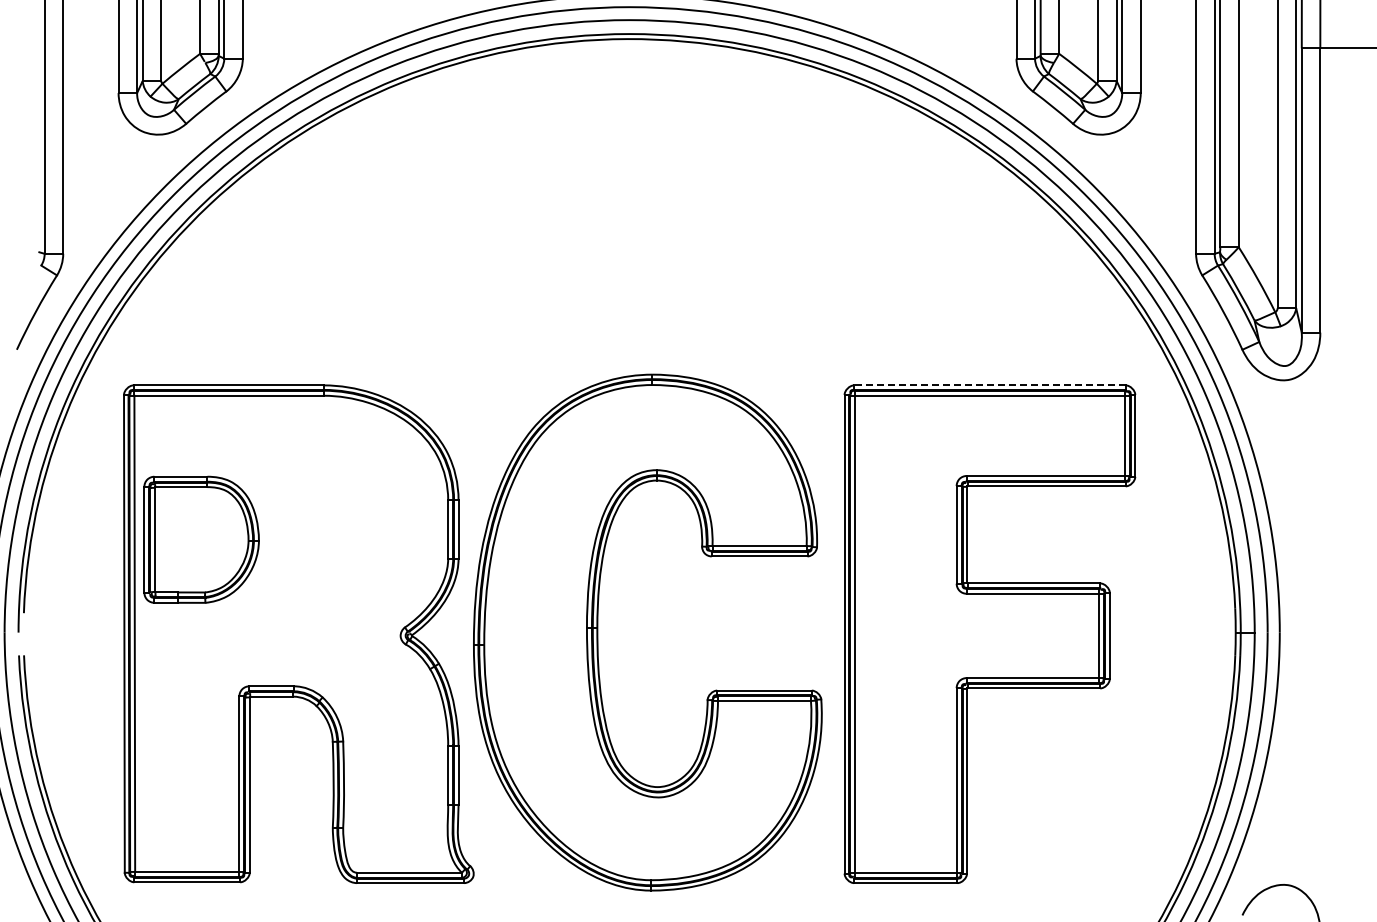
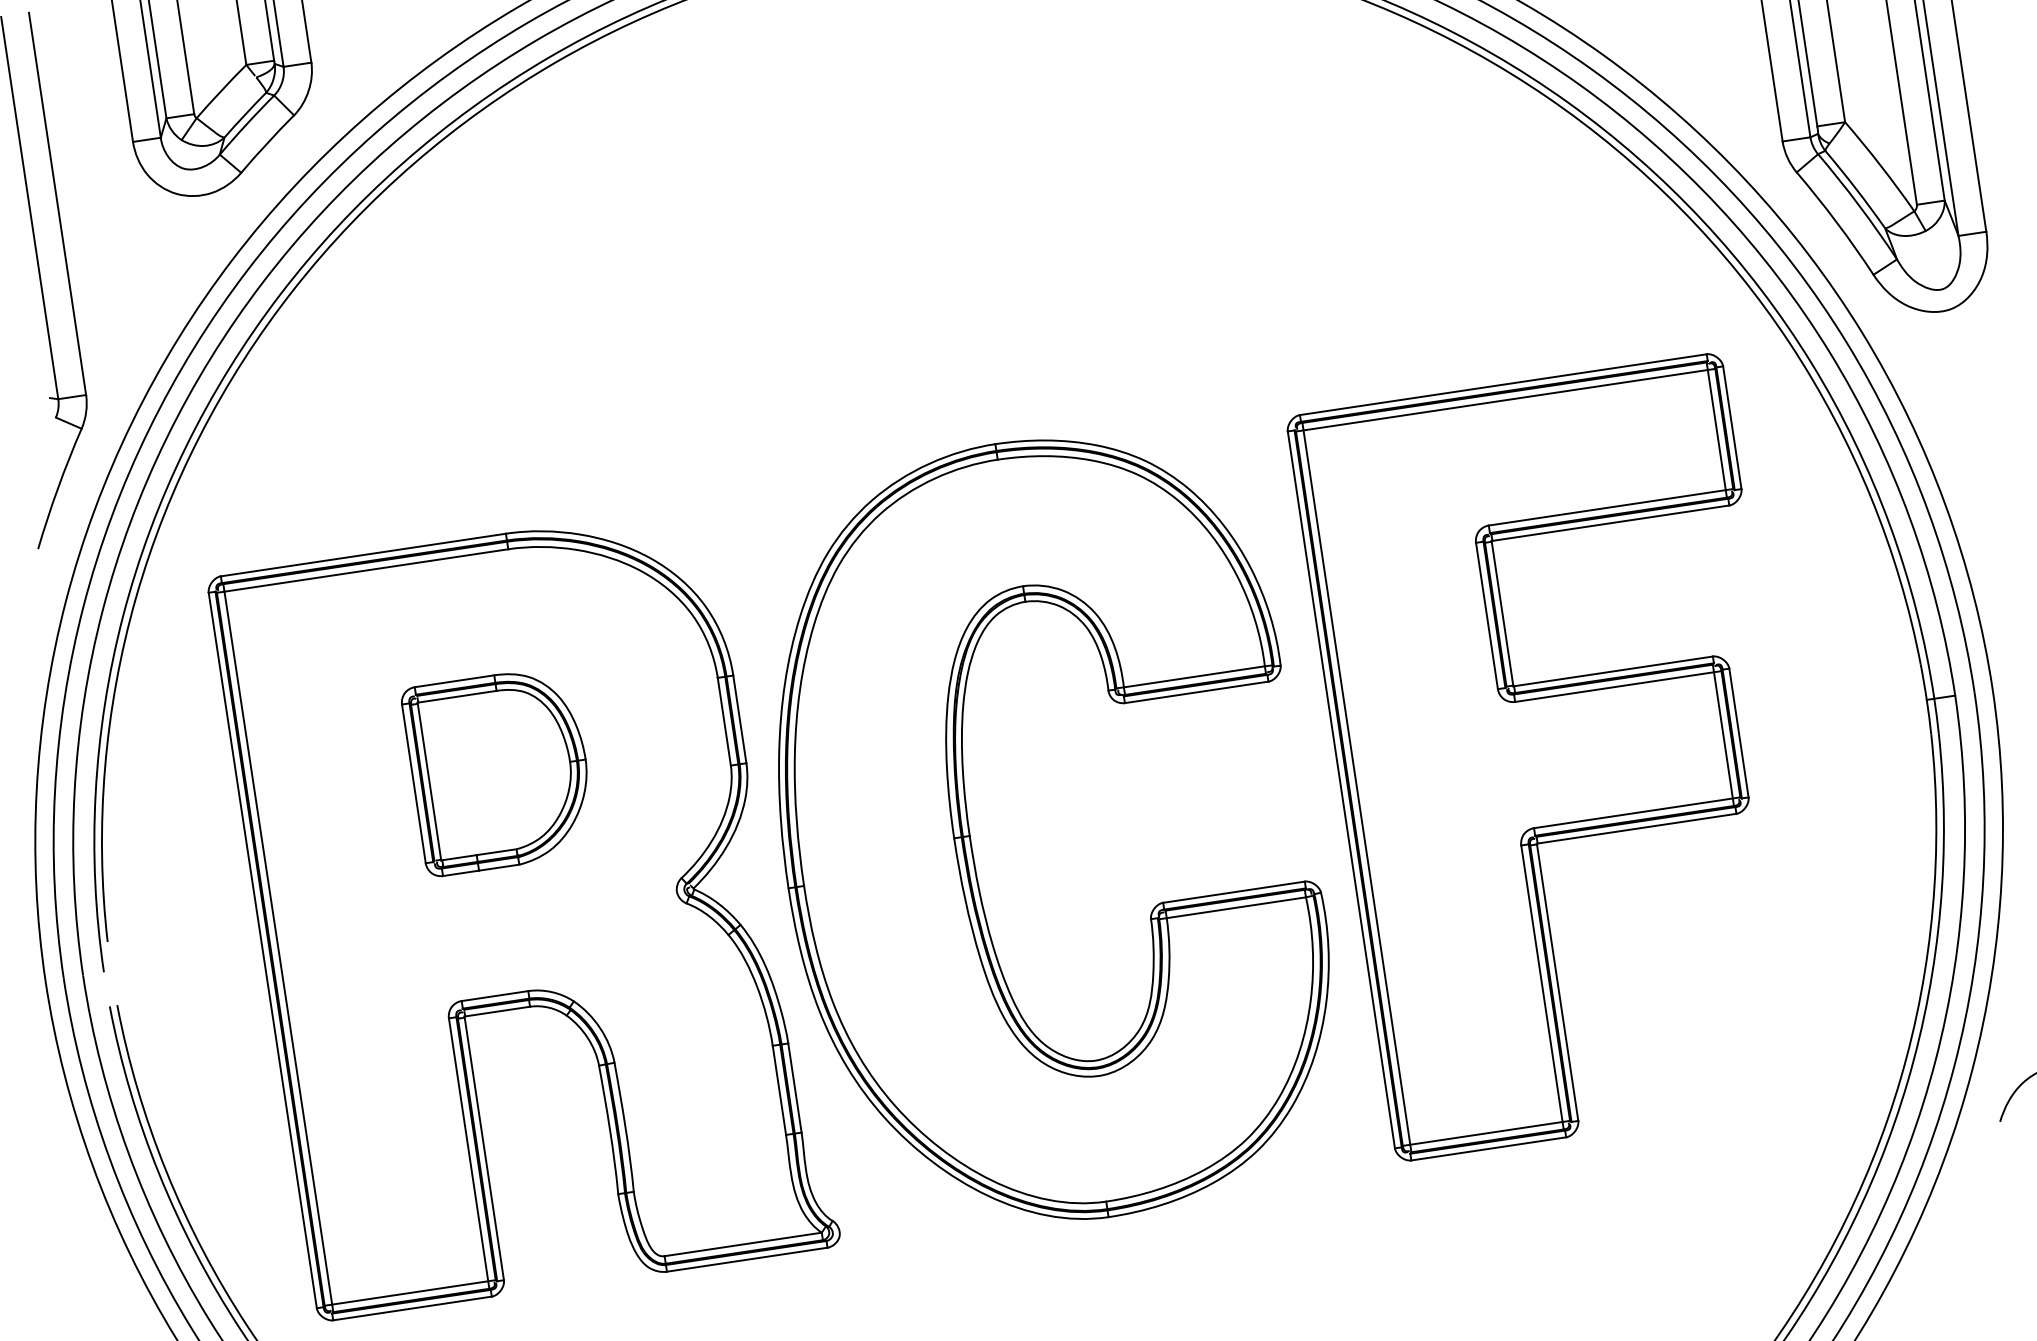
line: (989, 385) -> (1502, 384), dashed -> solid
part: (201, 539) -> (499, 770), moved

